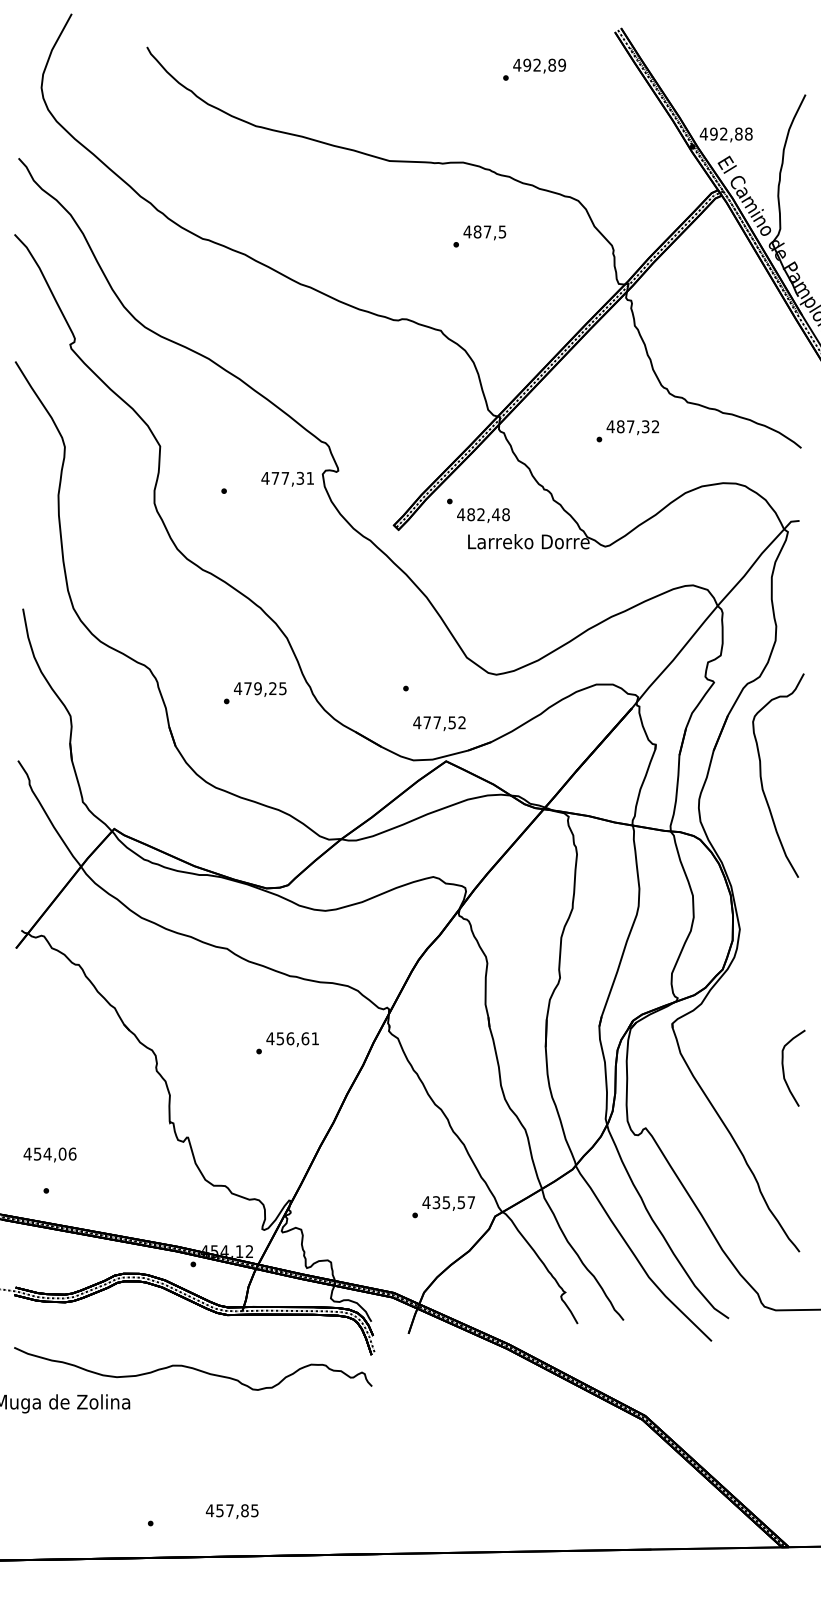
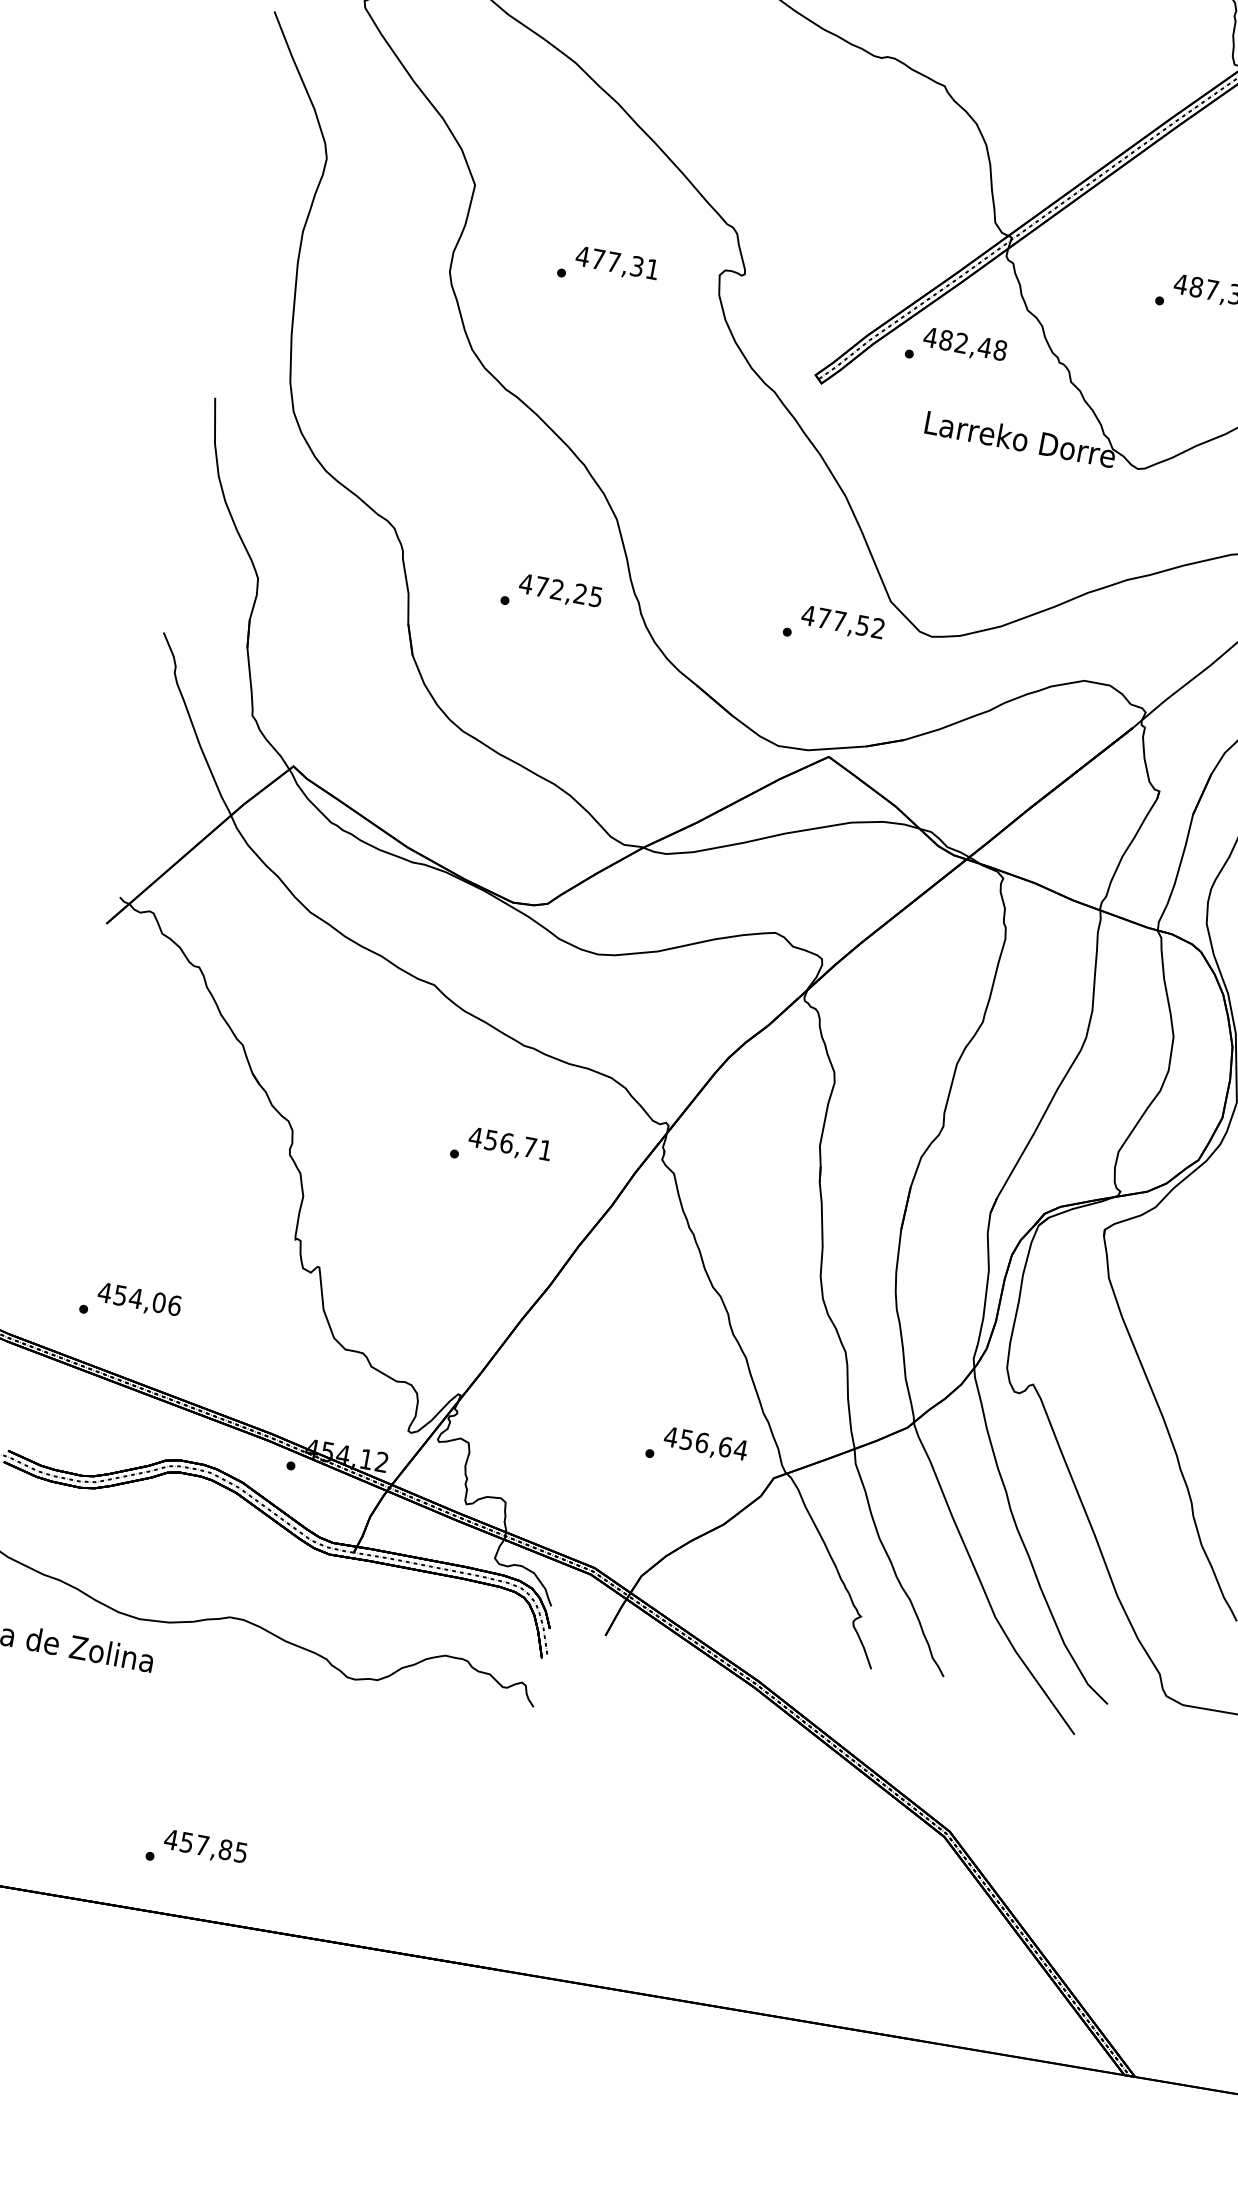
text: (287, 478) -> (617, 262), moved
text: (483, 515) -> (965, 345), moved
text: (257, 688) -> (556, 589), 479,25 -> 472,25
text: (439, 723) -> (842, 623), moved
text: (305, 1038) -> (530, 1147), 456,61 -> 456,71
text: (49, 1154) -> (138, 1299), moved
text: (454, 1202) -> (714, 1444), 435,57 -> 456,64
text: (231, 1511) -> (204, 1847), moved

